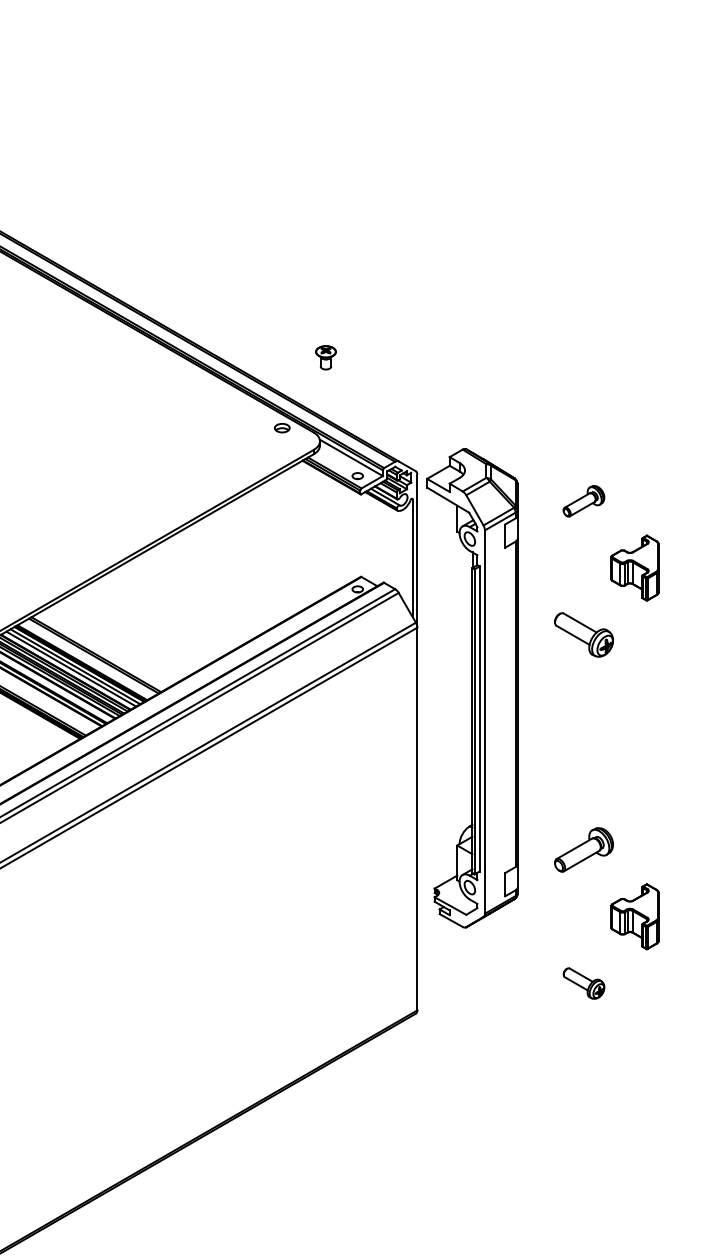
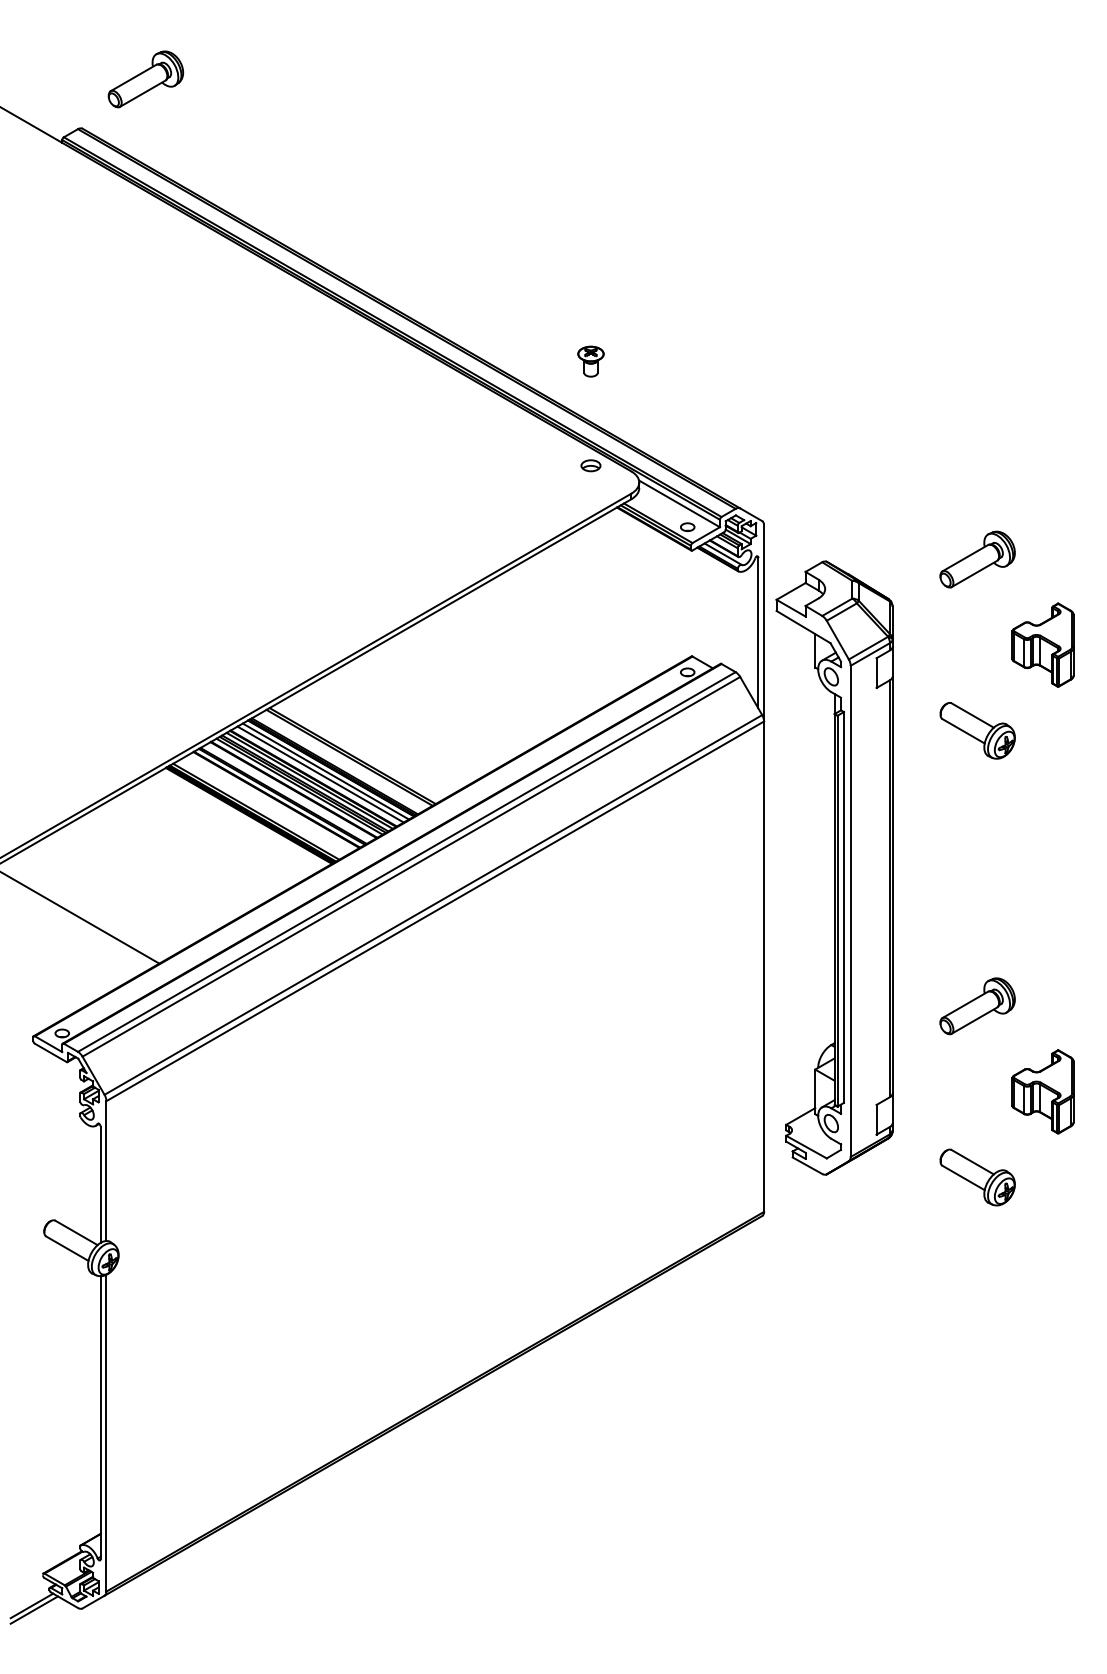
part: (325, 357) -> (590, 361), moved
part: (583, 501) -> (977, 559), size x1.43
part: (472, 687) -> (834, 867), moved
part: (583, 983) -> (977, 1177), size x1.43

